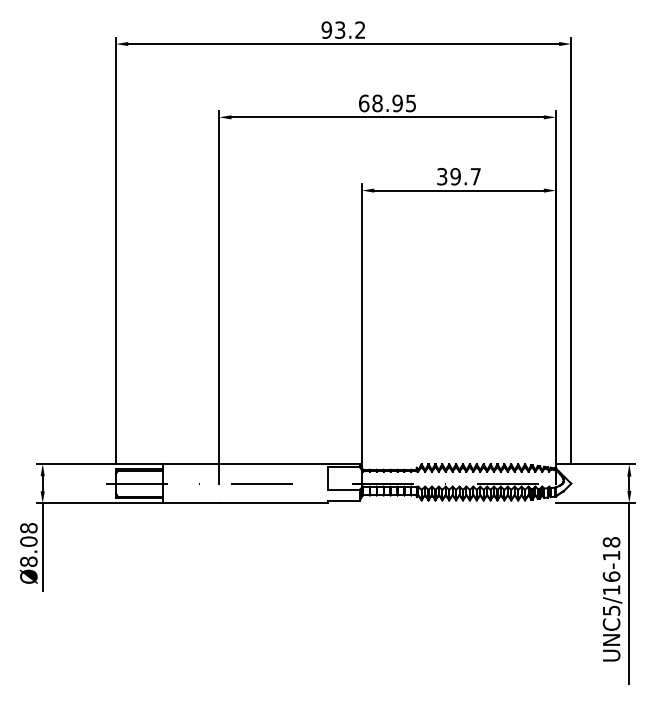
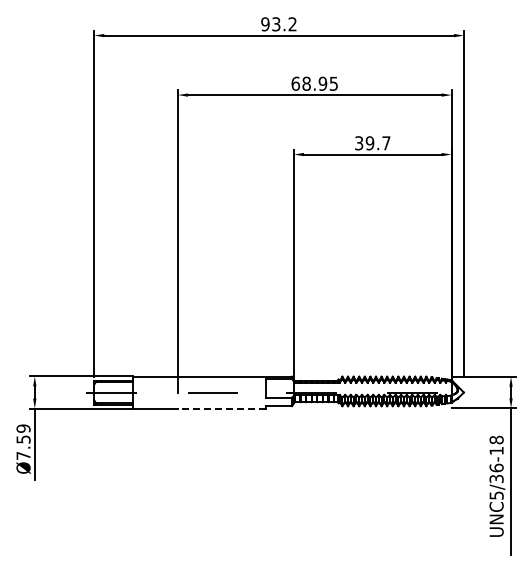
line: (272, 503) -> (221, 408), solid -> dashed
text: (28, 545) -> (23, 442), Ø8.08 -> Ø7.59
text: (611, 589) -> (496, 478), UNC5/16-18 -> UNC5/36-18

